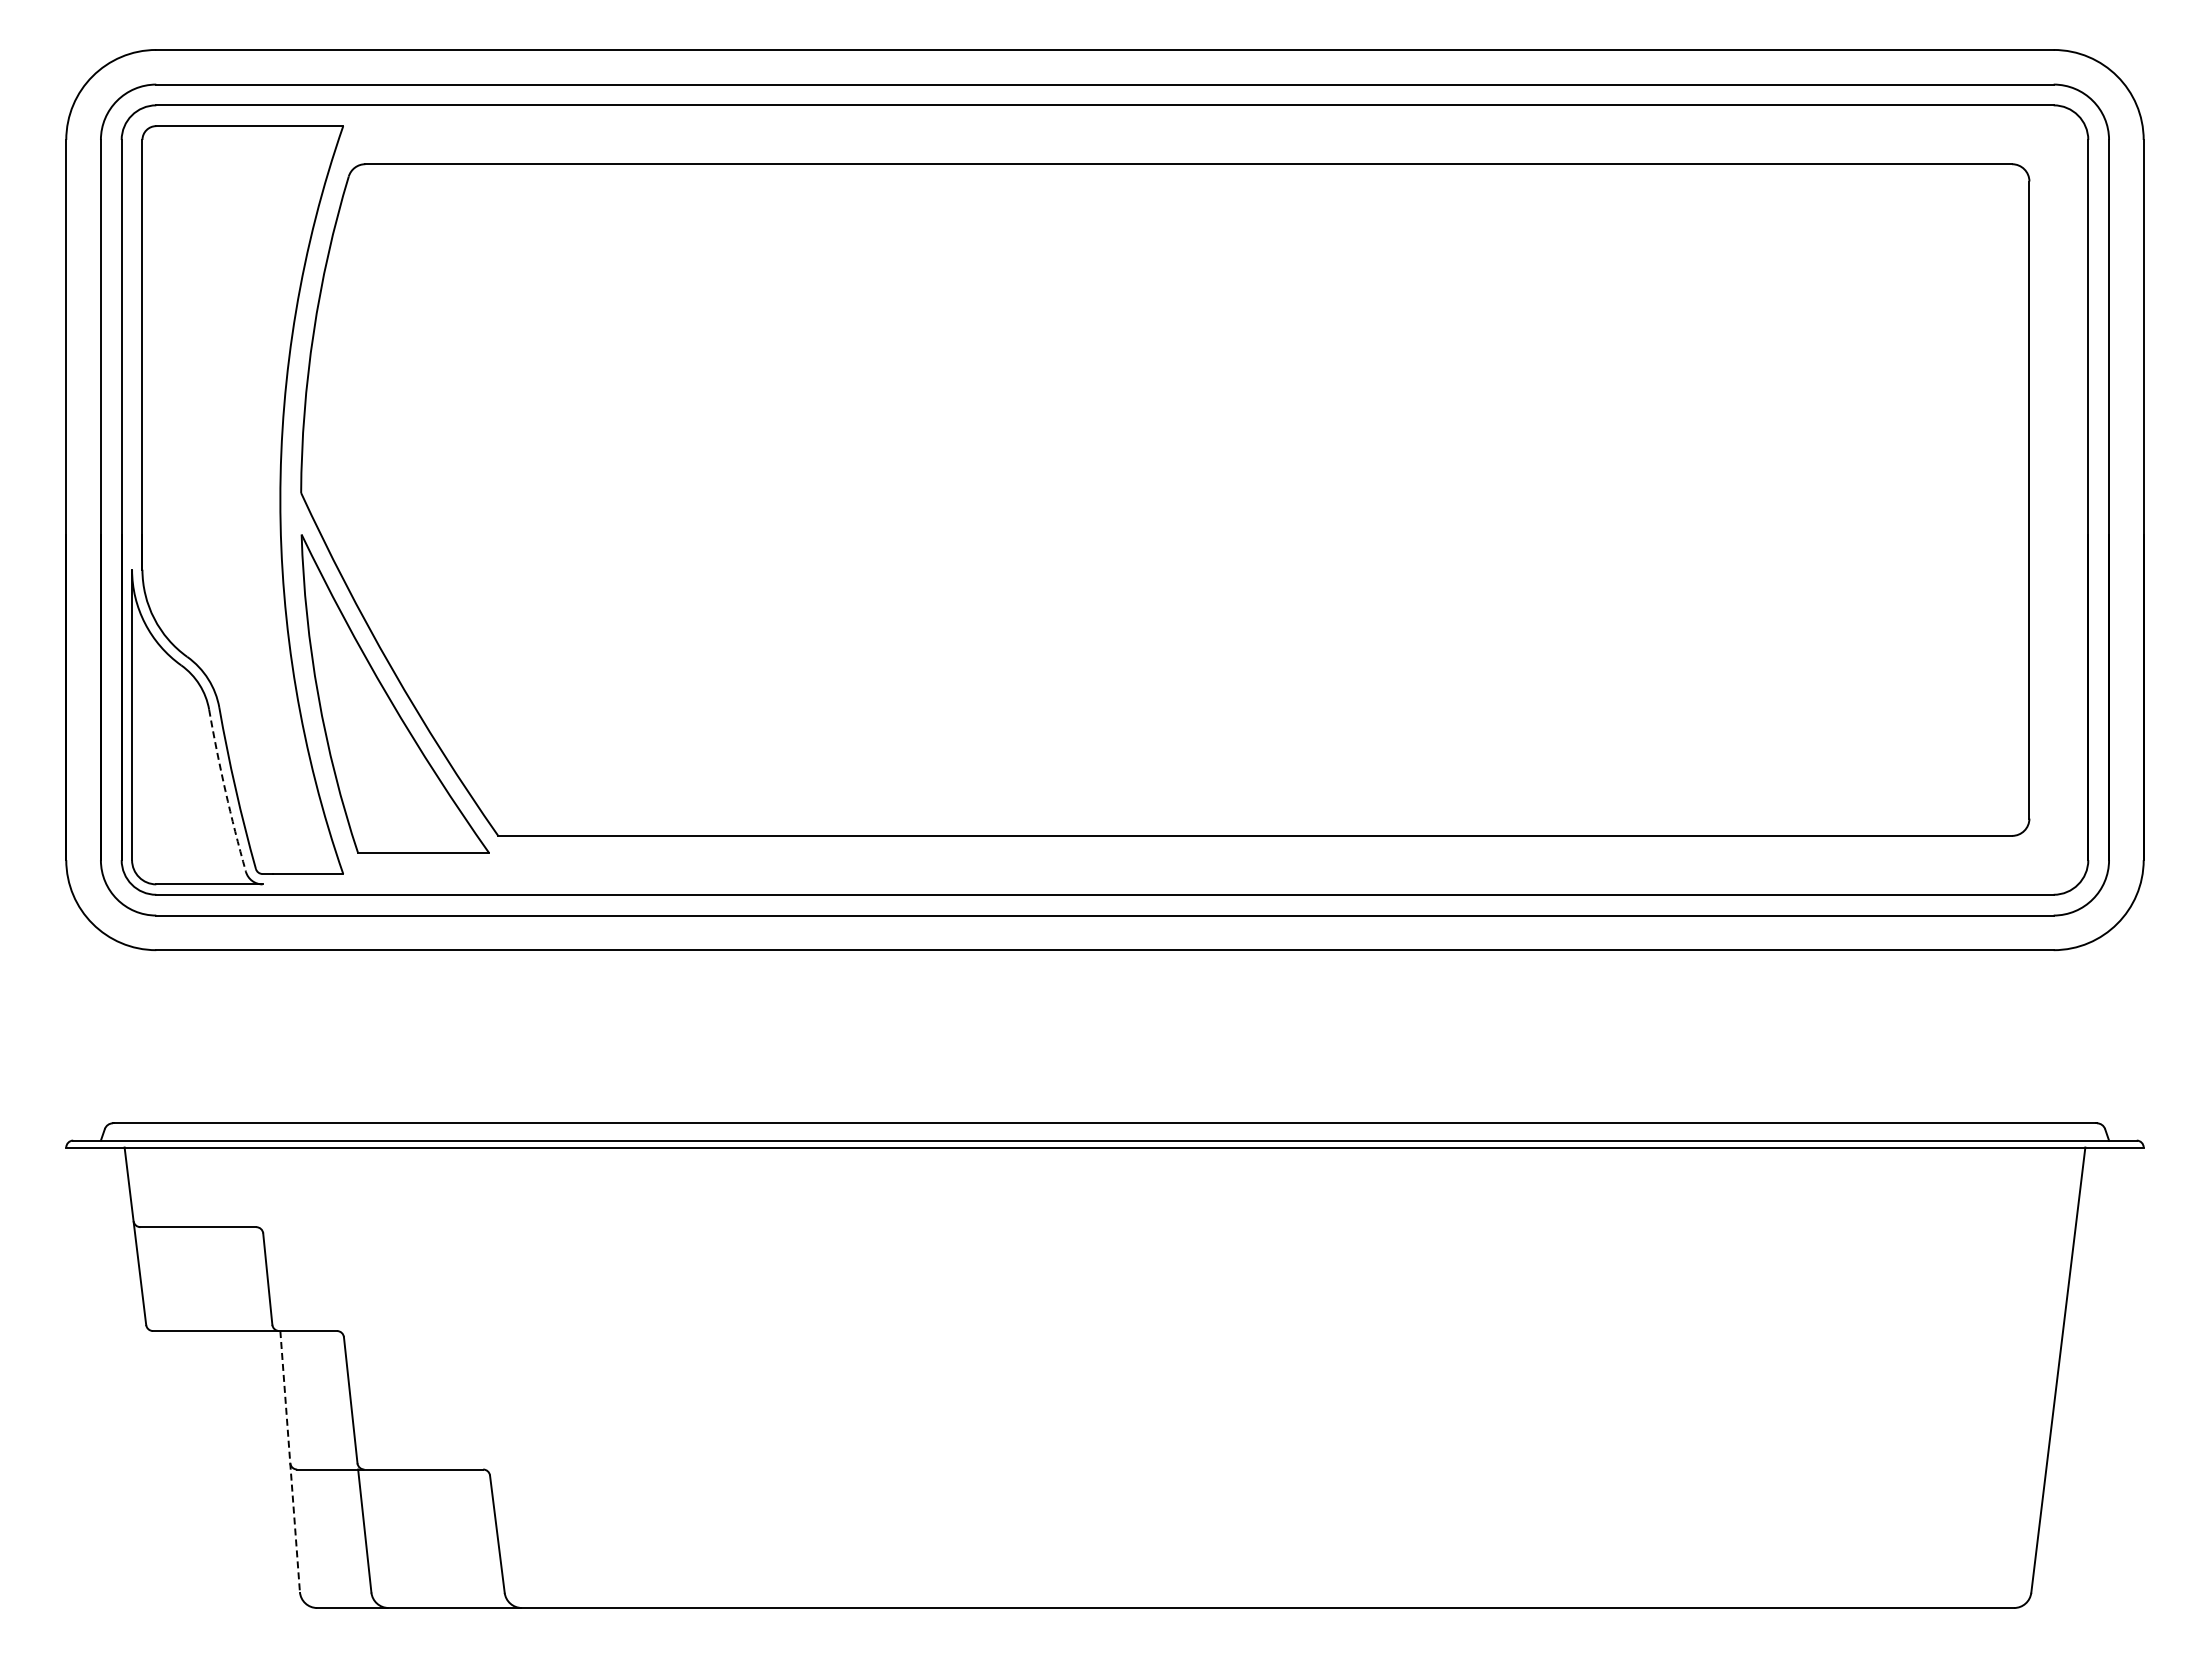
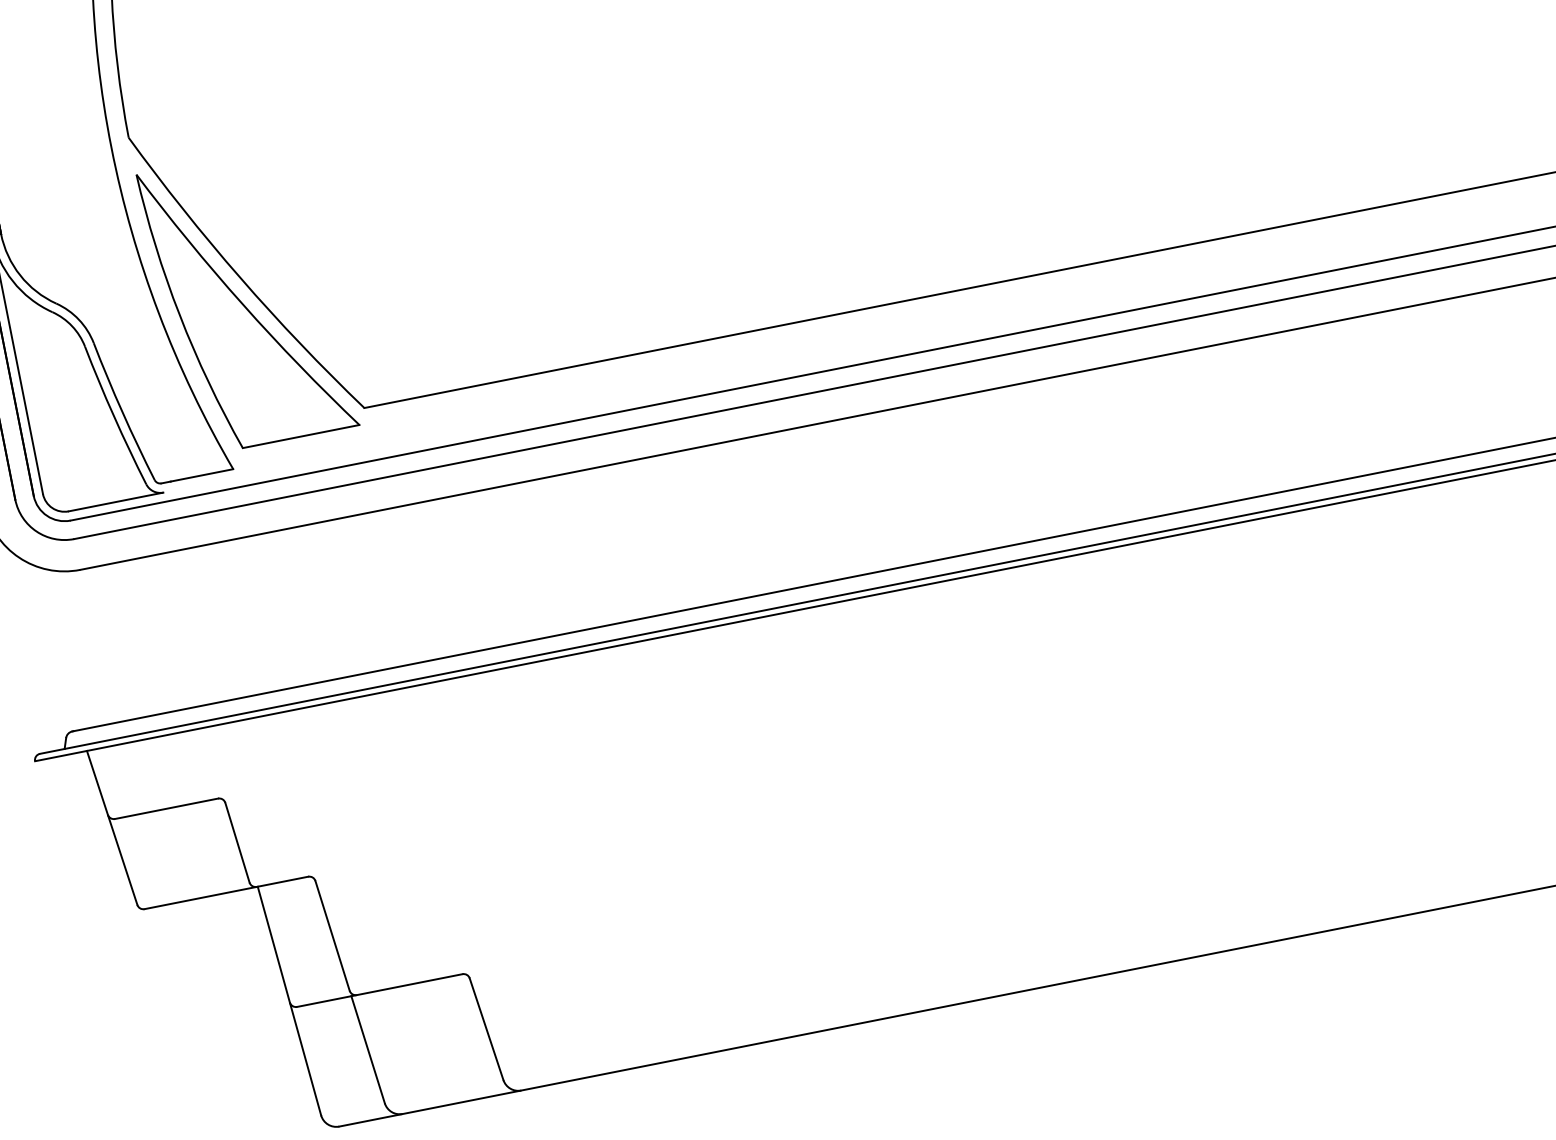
arc: (225, 791) -> (113, 416), dashed -> solid
line: (290, 1461) -> (289, 1000), dashed -> solid

